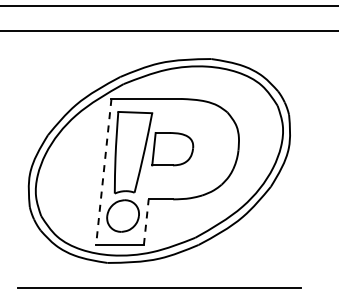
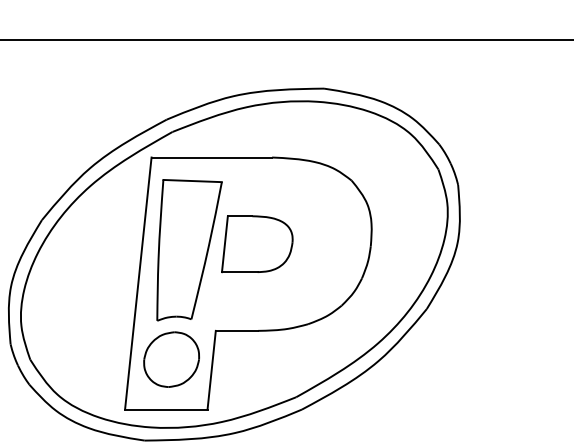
line: (103, 172) -> (137, 284), dashed -> solid
line: (146, 222) -> (212, 370), dashed -> solid

